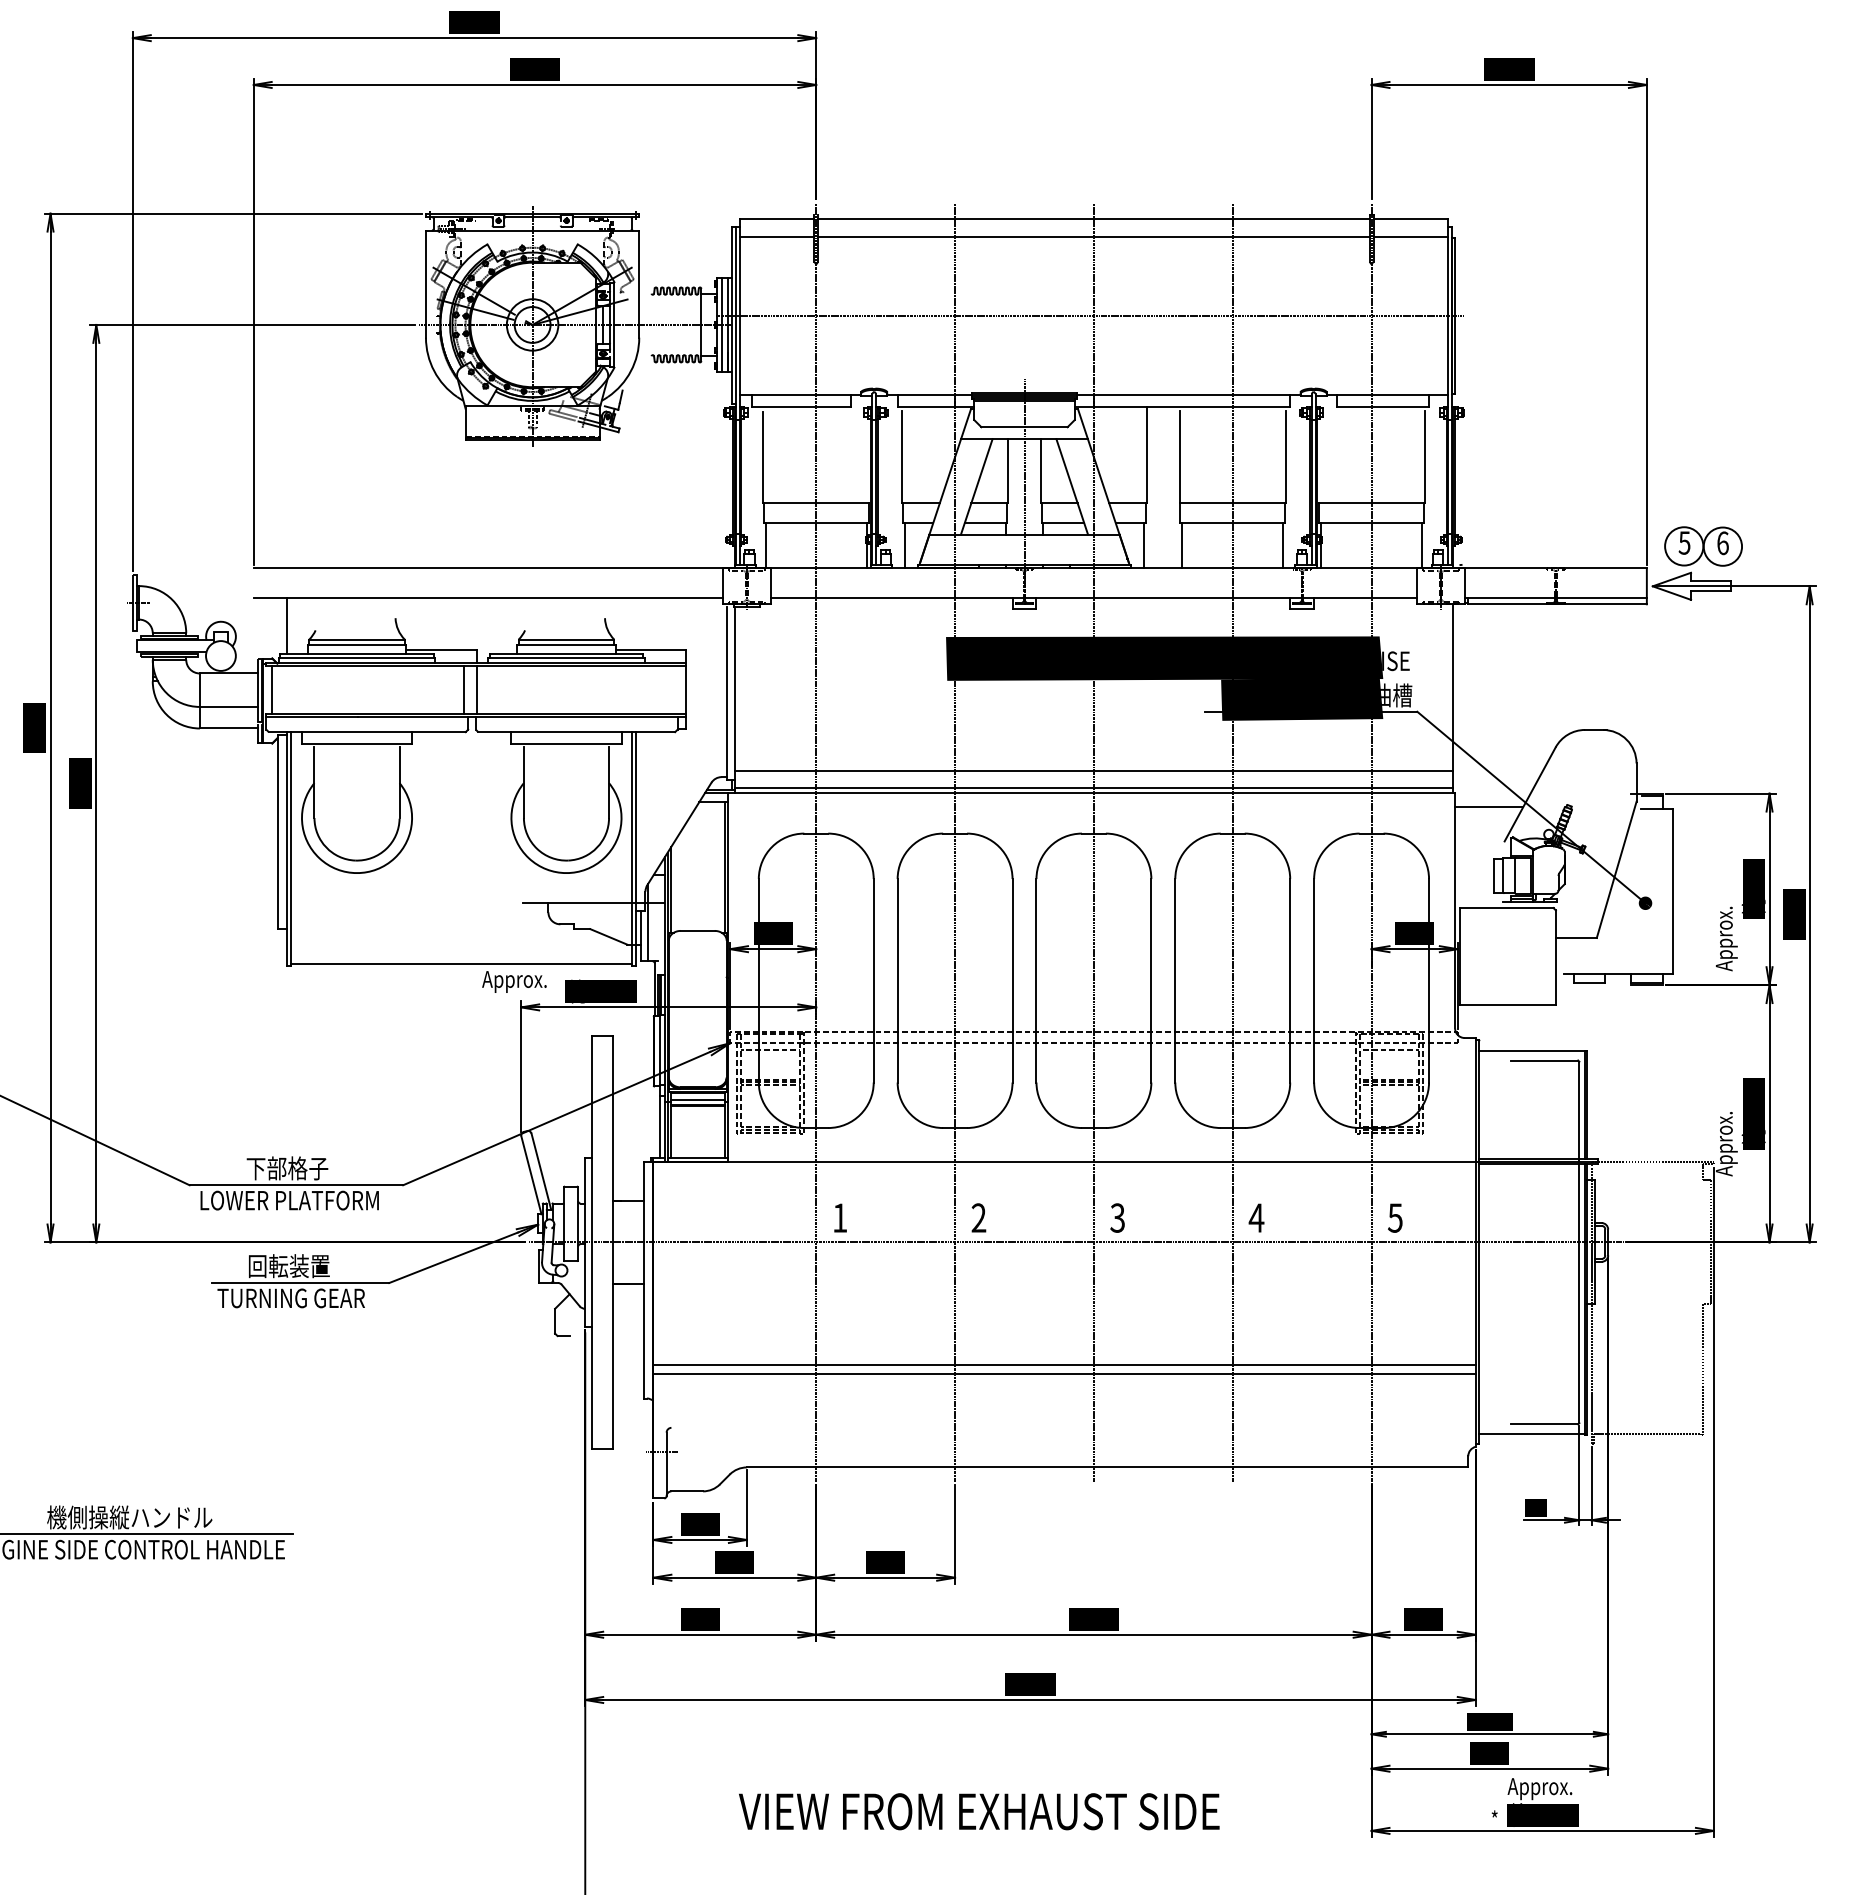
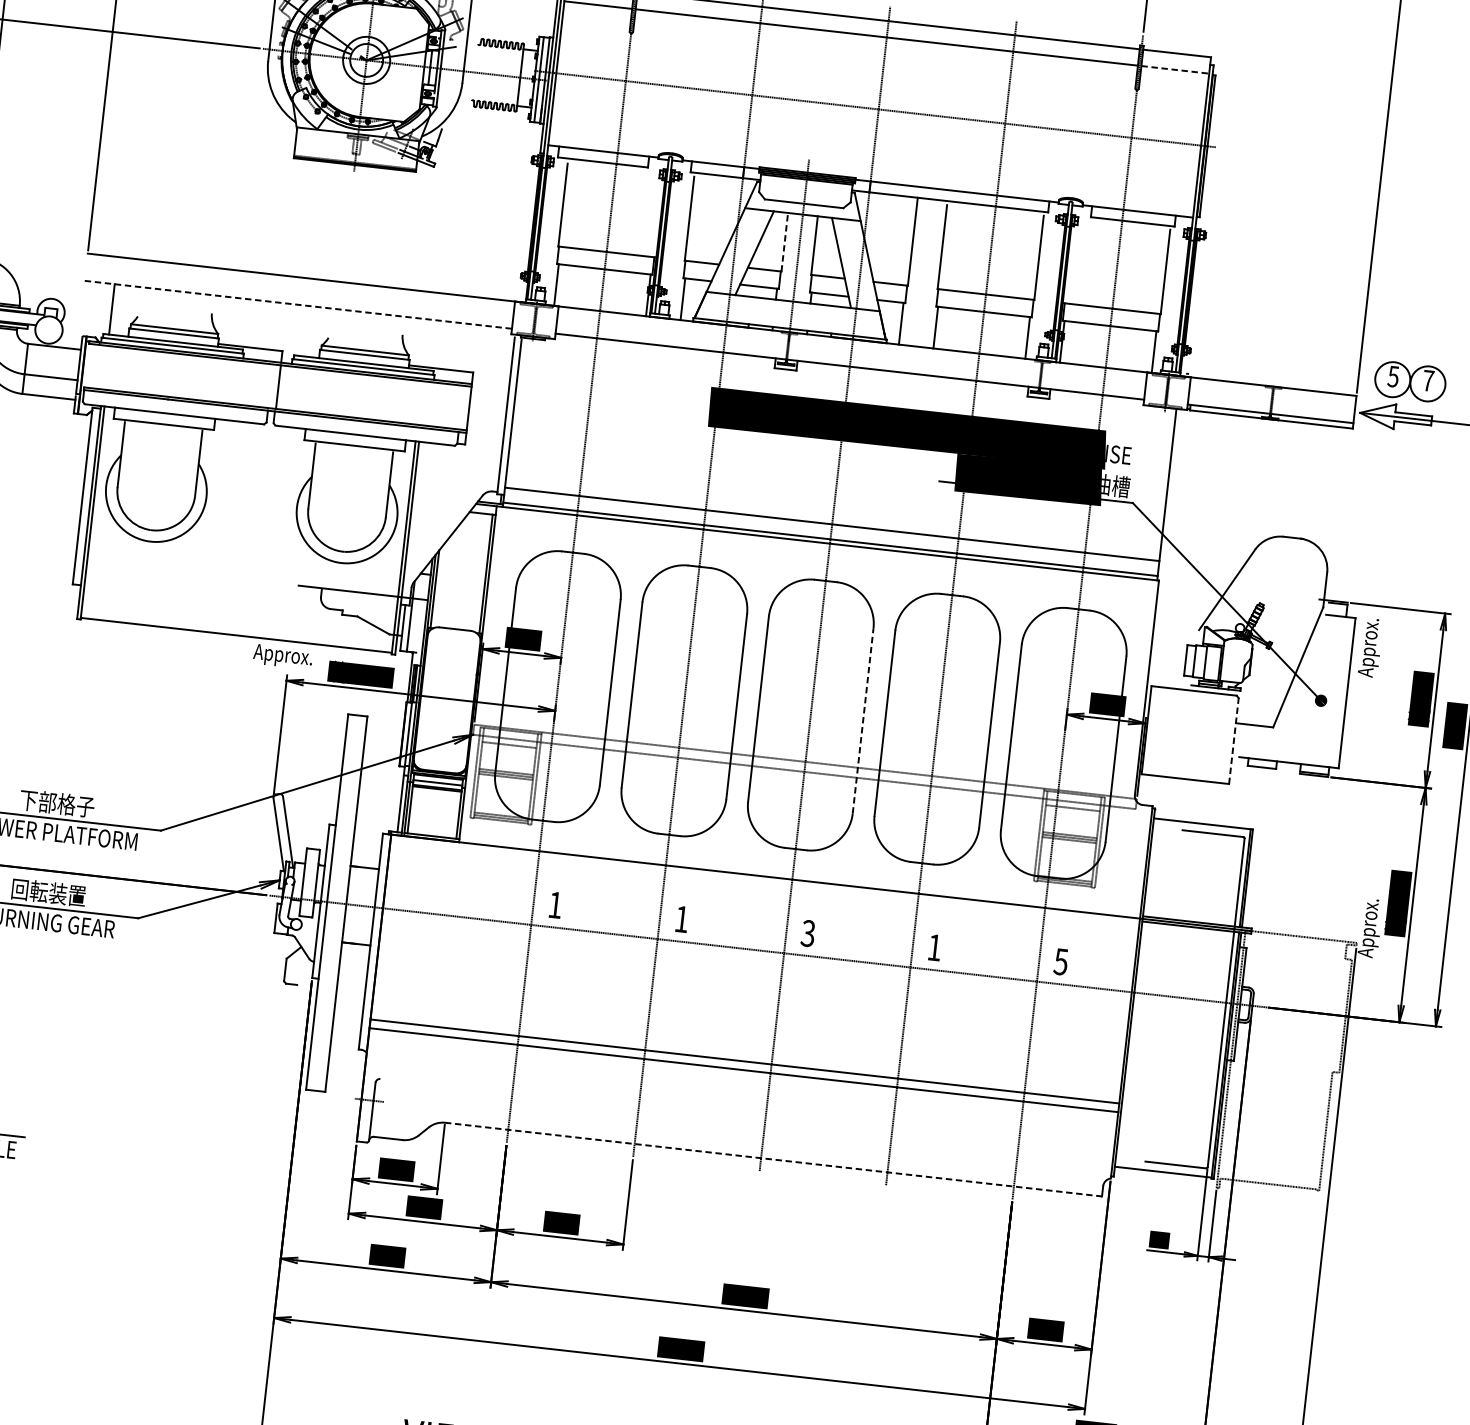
line: (1411, 236) -> (1176, 69), solid -> dashed
line: (1008, 470) -> (785, 241), solid -> dashed
text: (1722, 543) -> (1427, 380), 6 -> 7
line: (488, 598) -> (298, 305), solid -> dashed
line: (271, 689) -> (91, 365), removed
line: (464, 689) -> (267, 385), removed
line: (1489, 807) -> (1188, 597), removed
text: (1726, 938) -> (1370, 647), moved
line: (1555, 957) -> (1233, 740), solid -> dashed
line: (1151, 980) -> (863, 720), solid -> dashed
text: (978, 1217) -> (681, 918), 2 -> 1
text: (1256, 1217) -> (934, 947), 4 -> 1
line: (1107, 1467) -> (773, 1159), solid -> dashed

